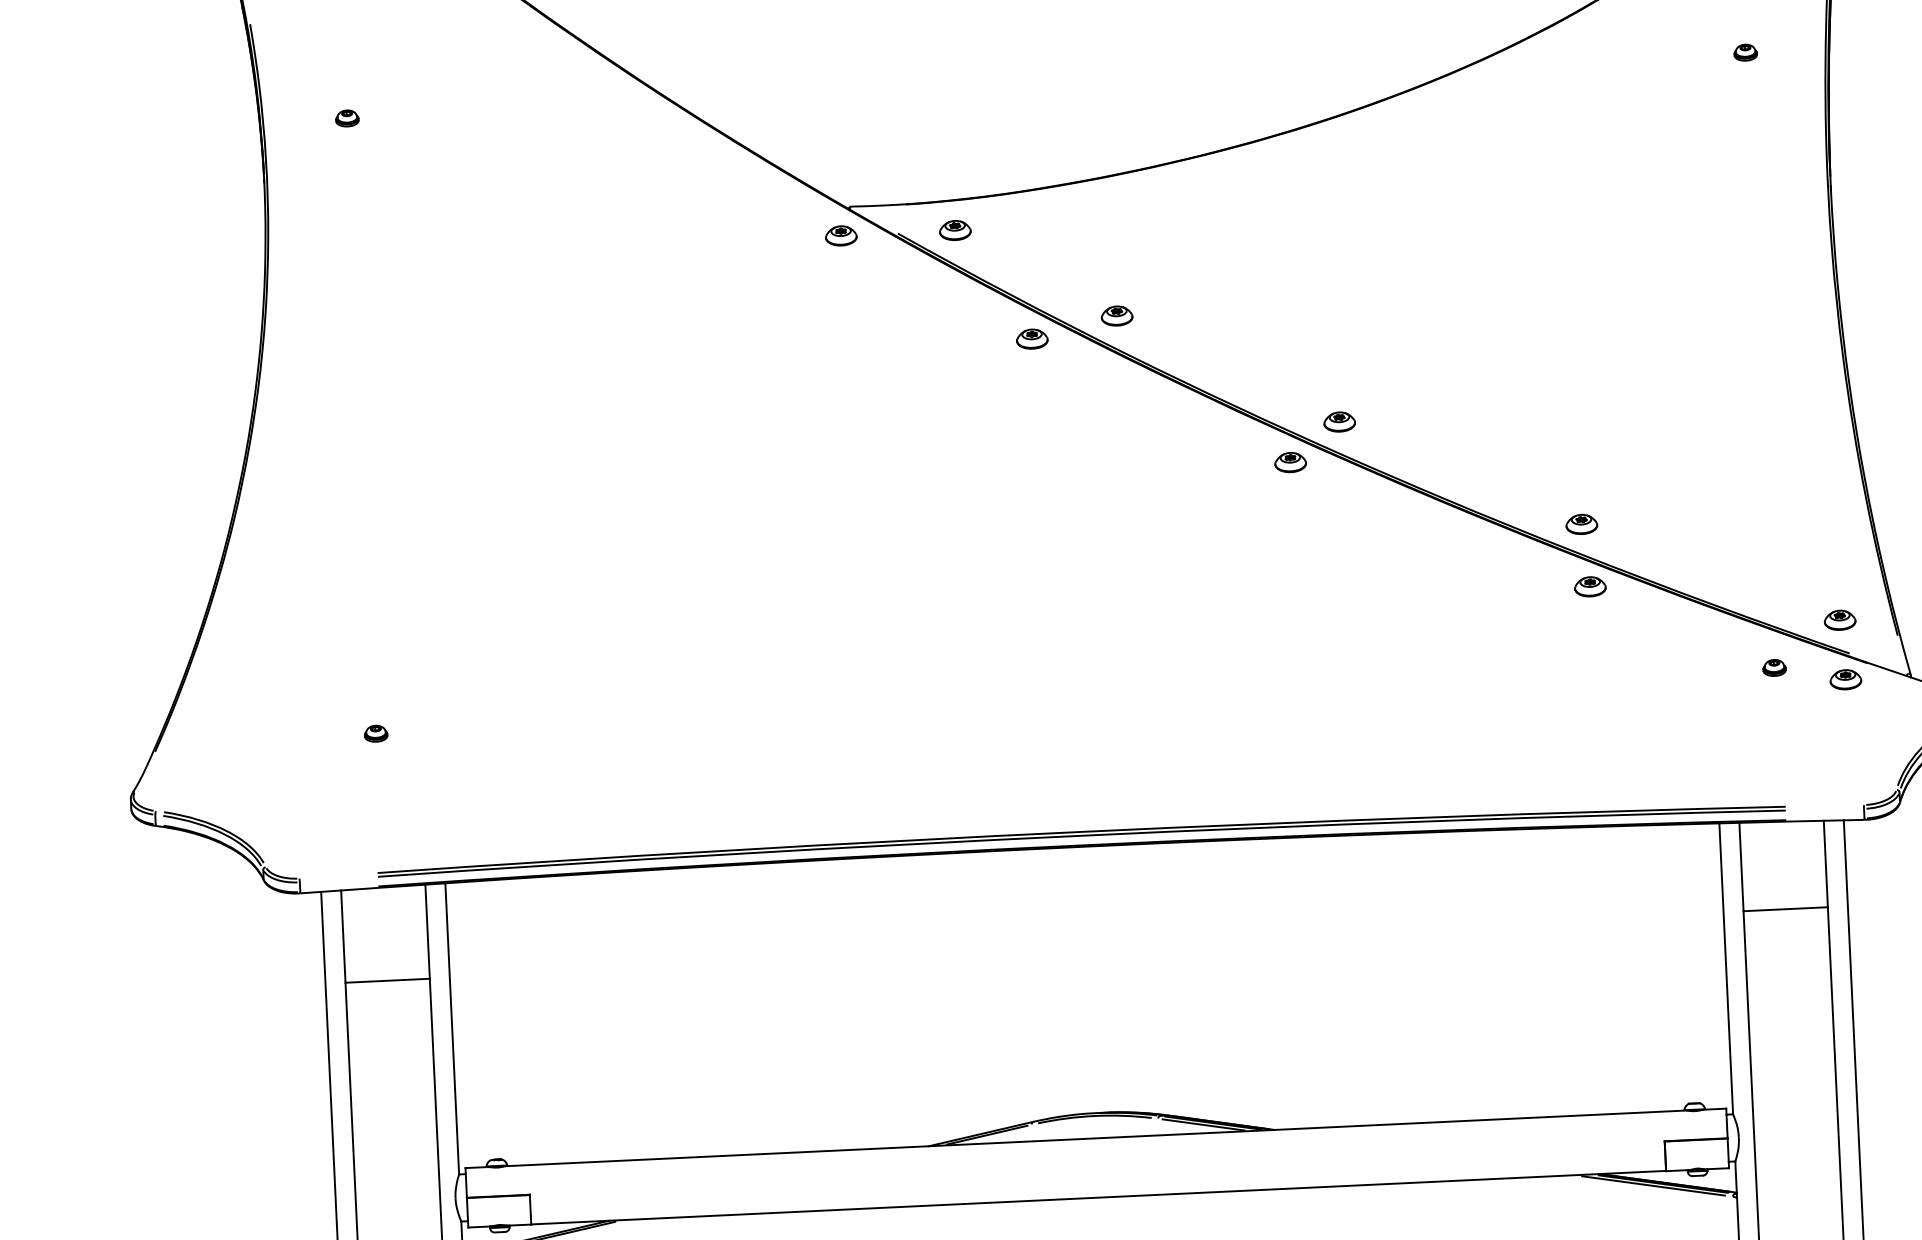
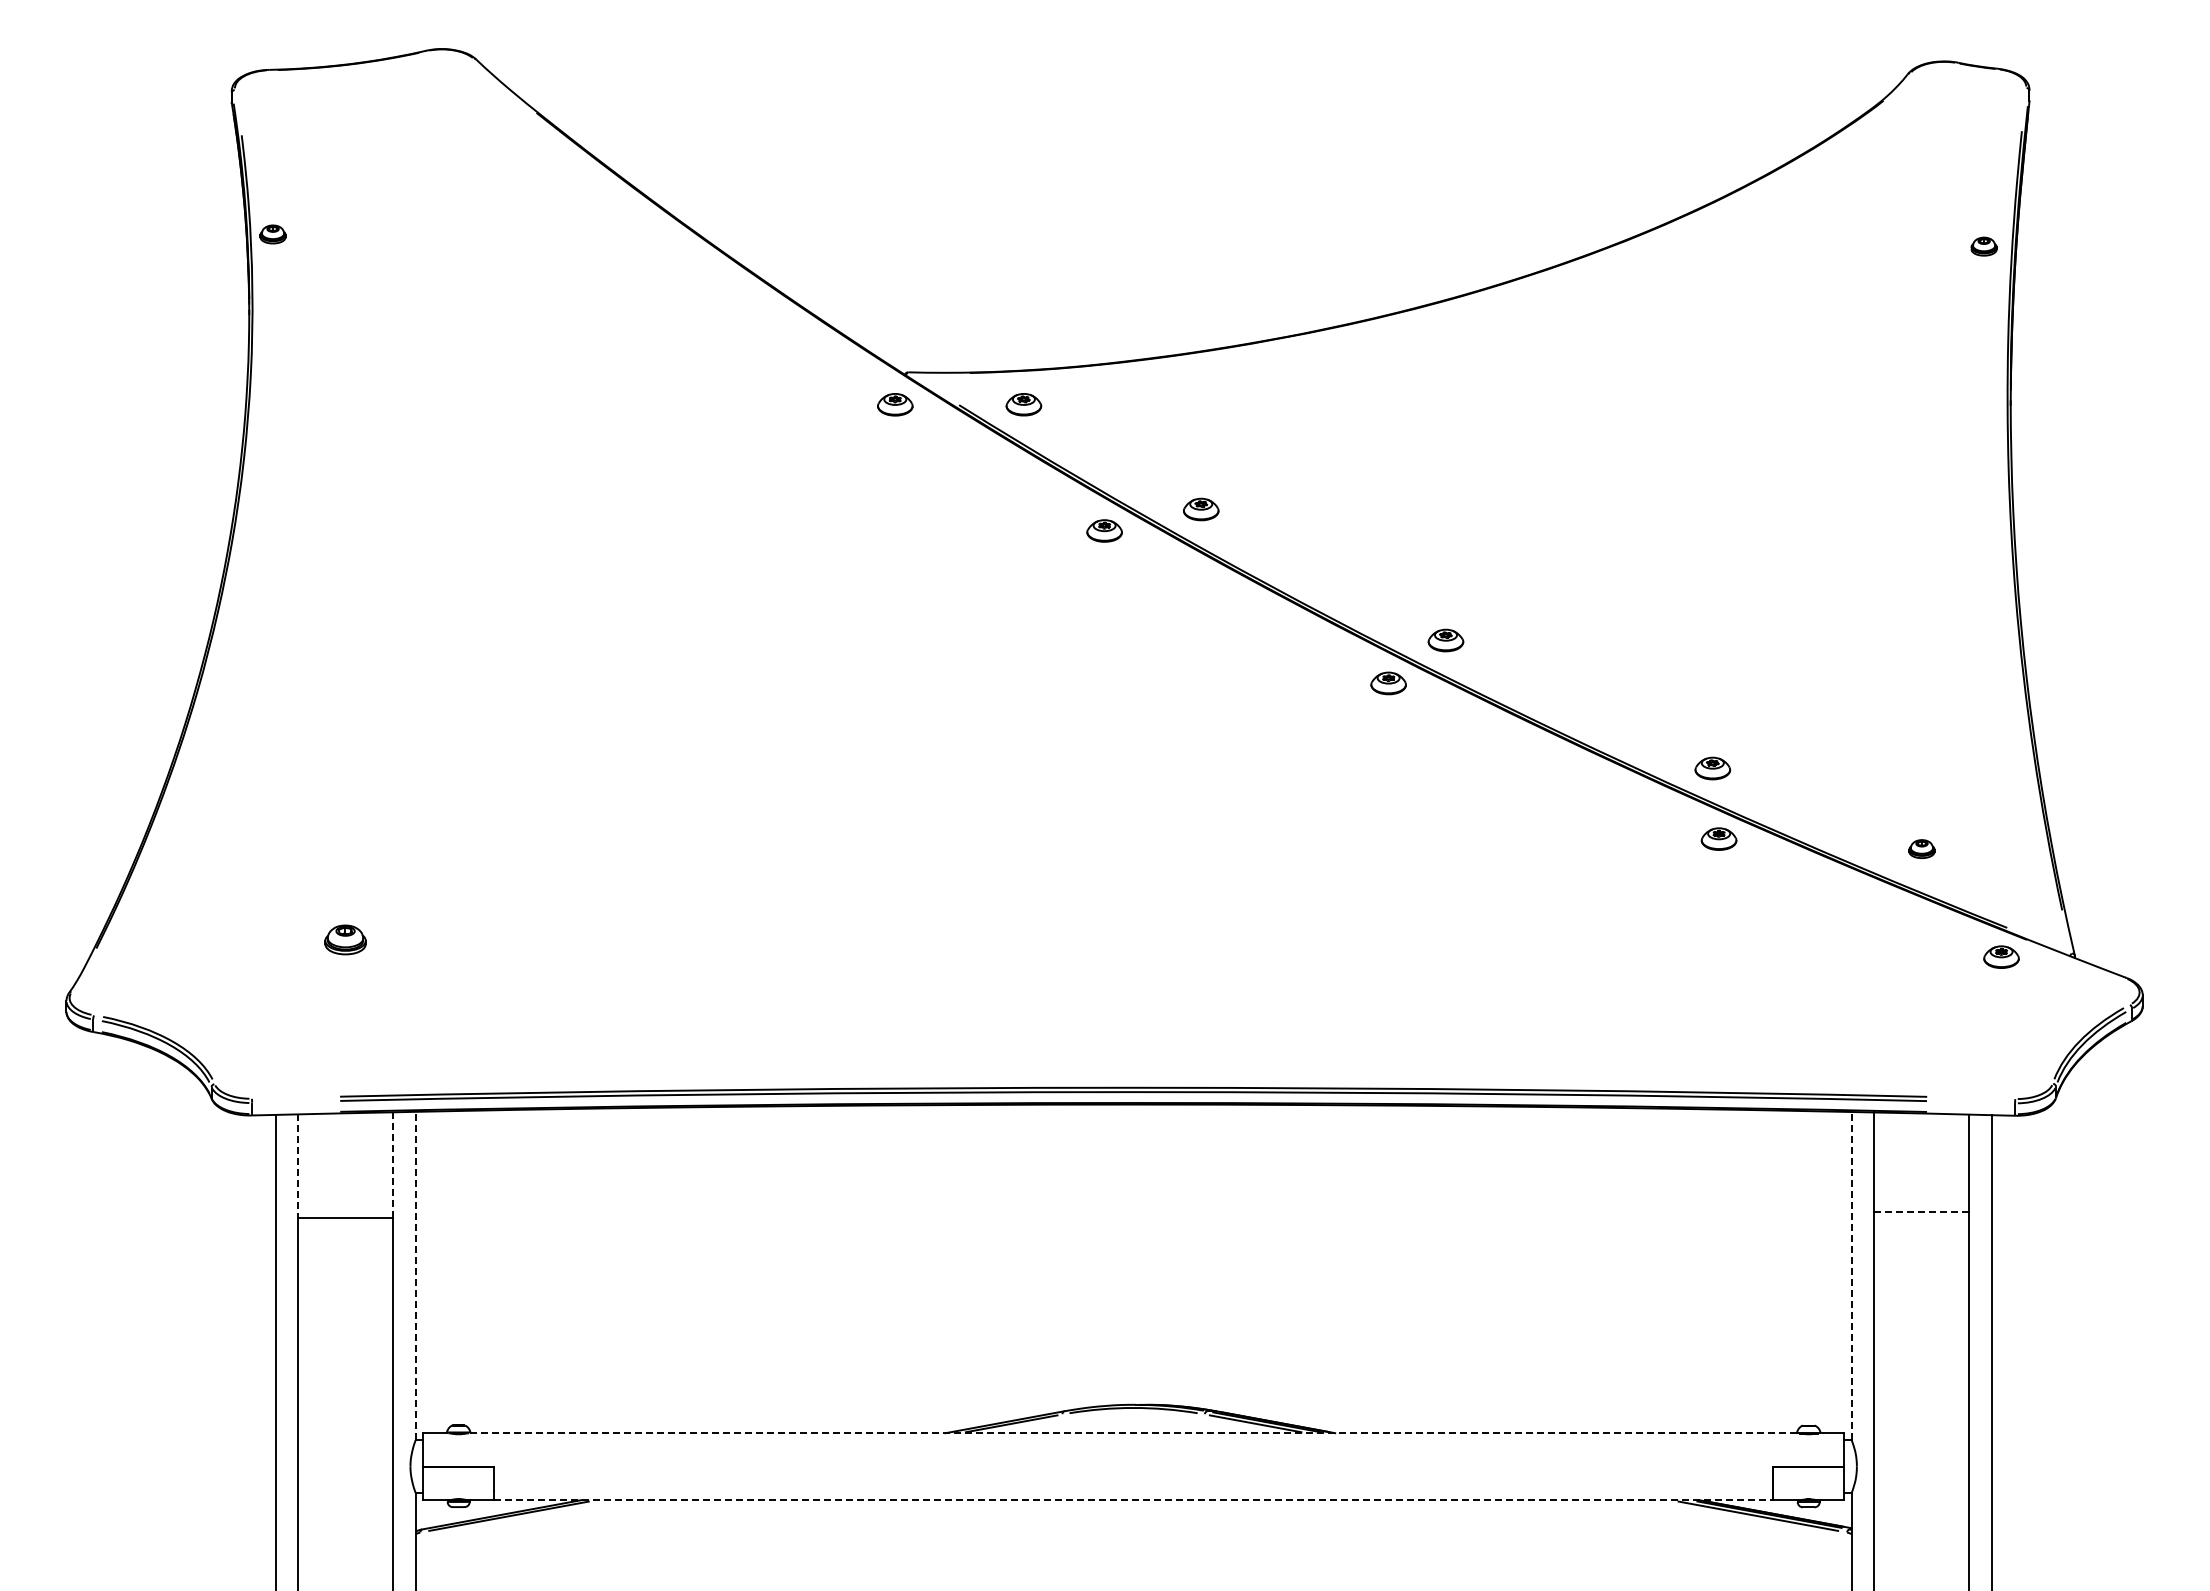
part: (1745, 52) -> (1983, 246), moved
part: (346, 118) -> (272, 234), moved
part: (1840, 619) -> (1998, 889), removed
part: (1774, 667) -> (1921, 848), moved
part: (375, 733) -> (345, 939), size x1.6
line: (1785, 909) -> (1921, 1212), solid -> dashed
line: (427, 930) -> (393, 1164), solid -> dashed
line: (343, 936) -> (298, 1166), solid -> dashed
line: (1726, 968) -> (1851, 1275), solid -> dashed
line: (452, 1028) -> (415, 1275), solid -> dashed
line: (1095, 1138) -> (1133, 1433), solid -> dashed
line: (1098, 1198) -> (1133, 1500), solid -> dashed

